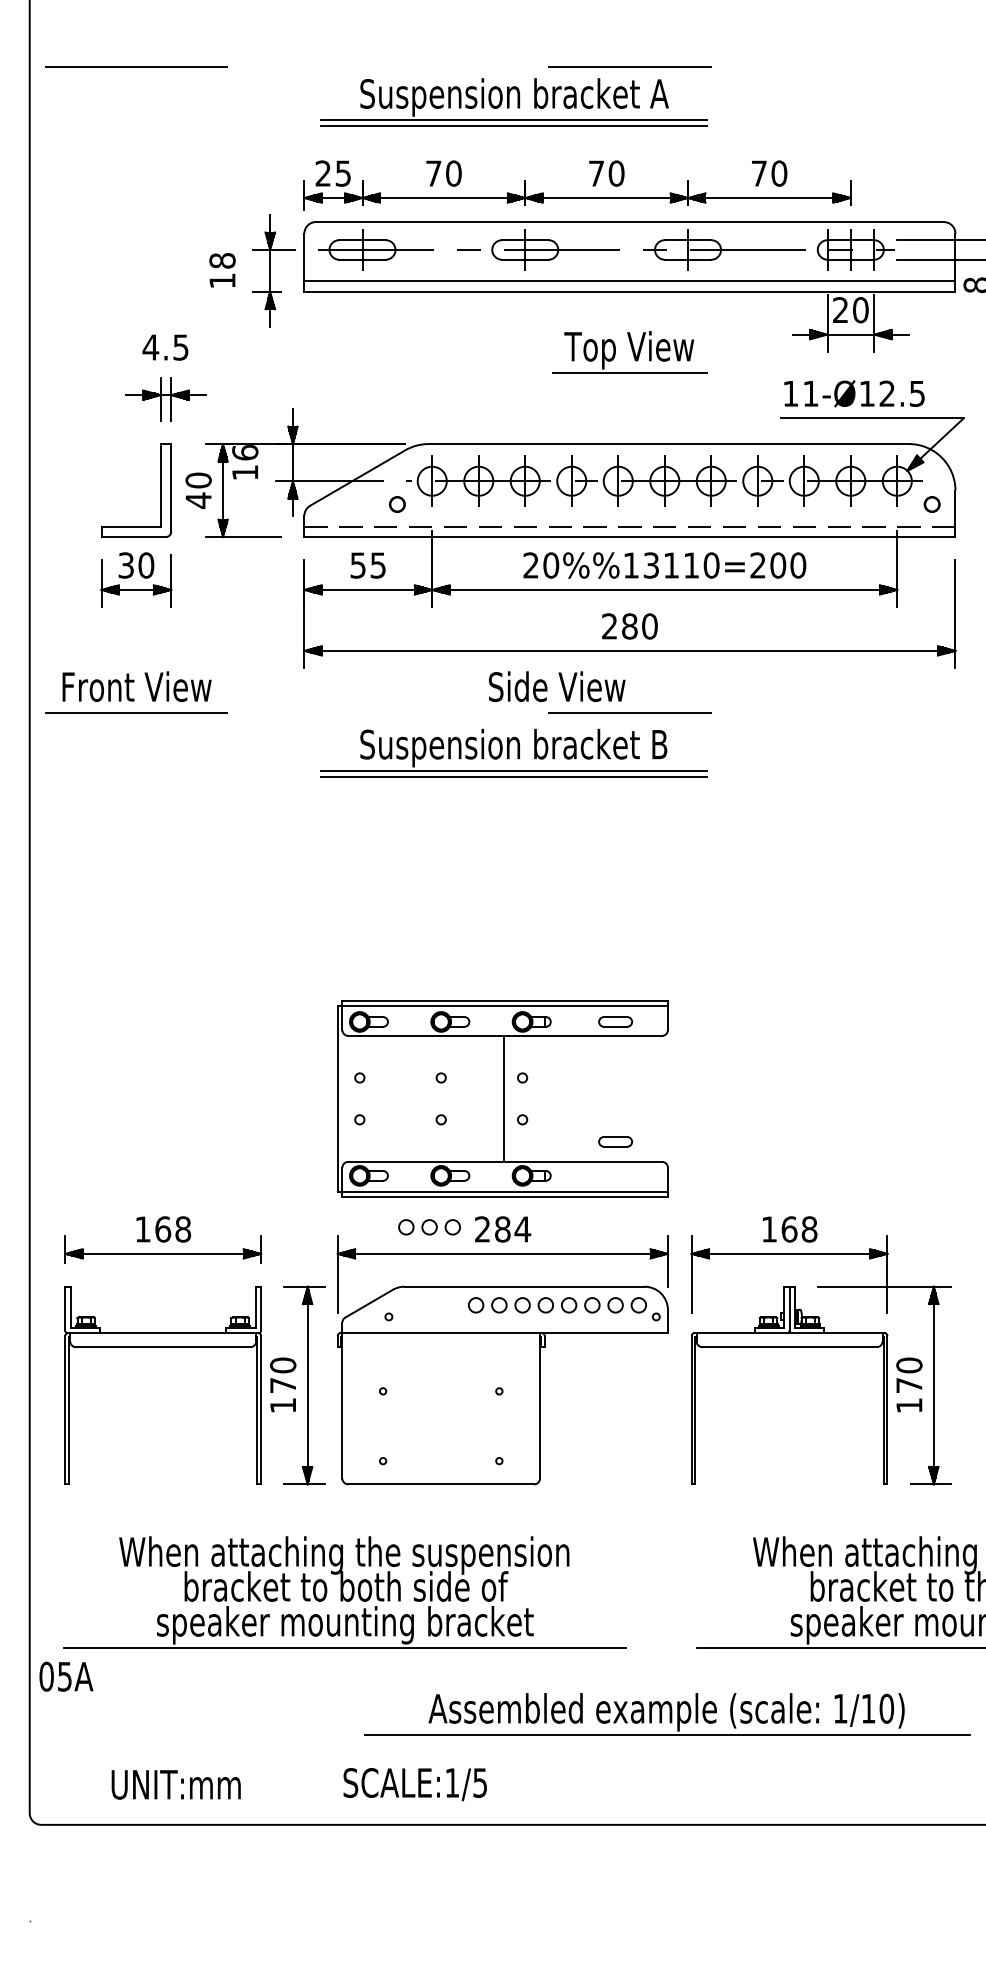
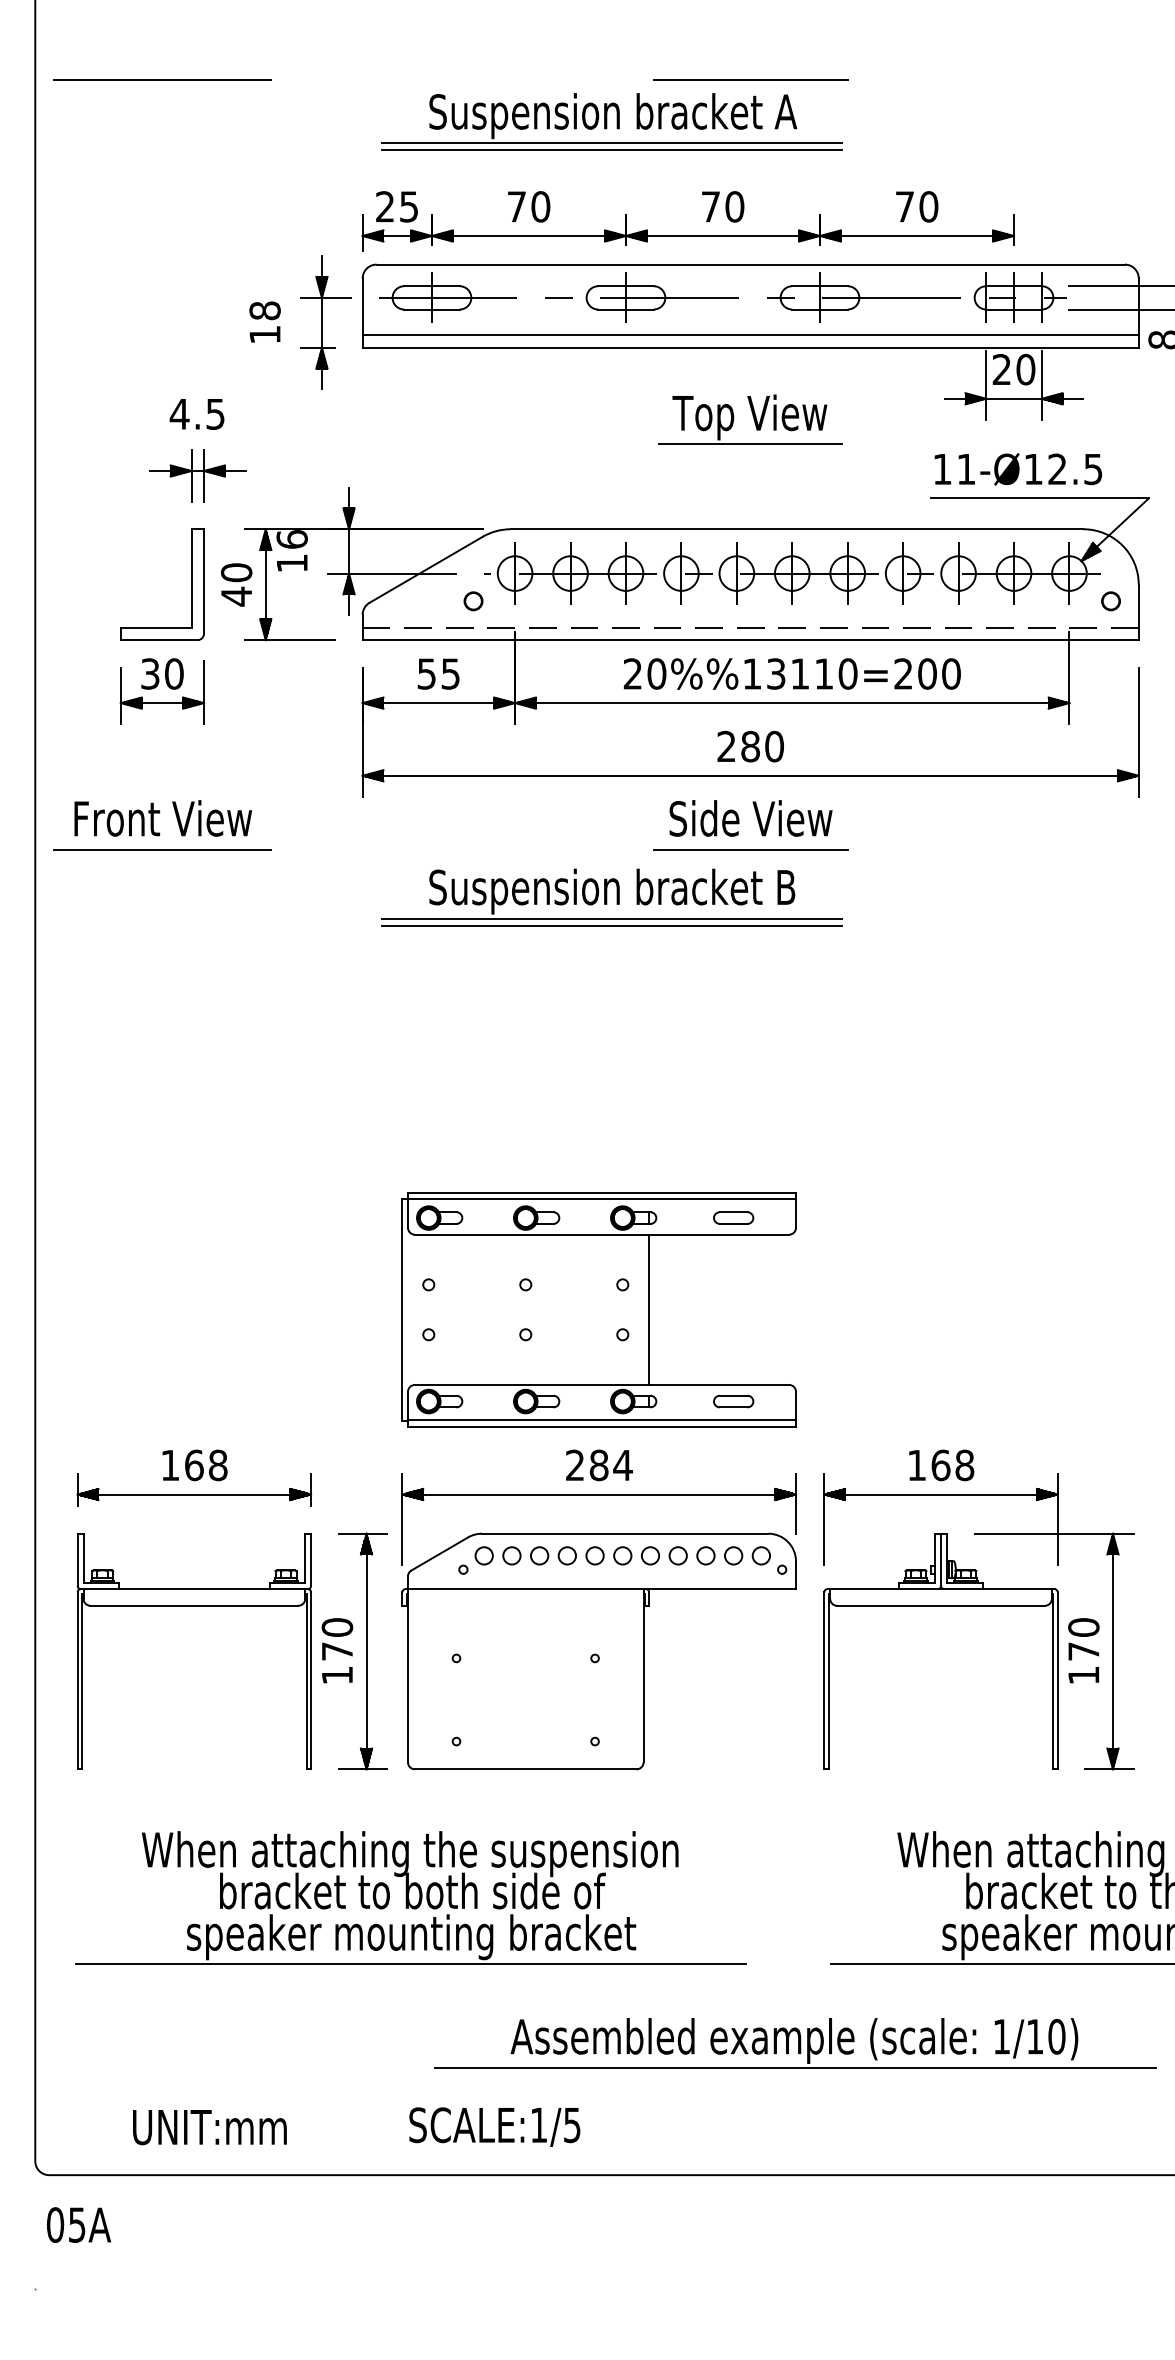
text: (557, 686) -> (751, 818), moved
line: (503, 1098) -> (648, 1309), moved
part: (615, 1141) -> (733, 1401), moved
part: (429, 1227) -> (511, 1556), moved
text: (66, 1676) -> (79, 2224), moved

